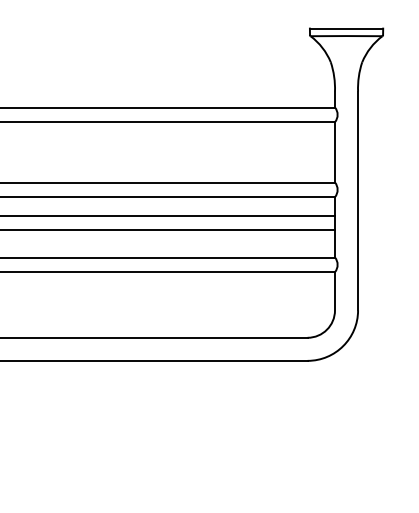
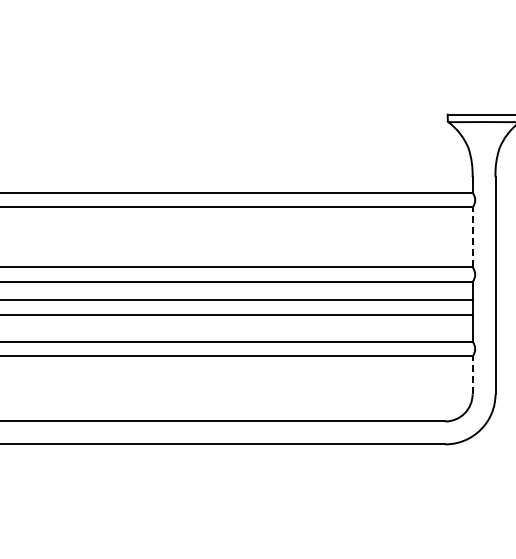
line: (334, 152) -> (472, 237), solid -> dashed
line: (334, 291) -> (472, 375), solid -> dashed

